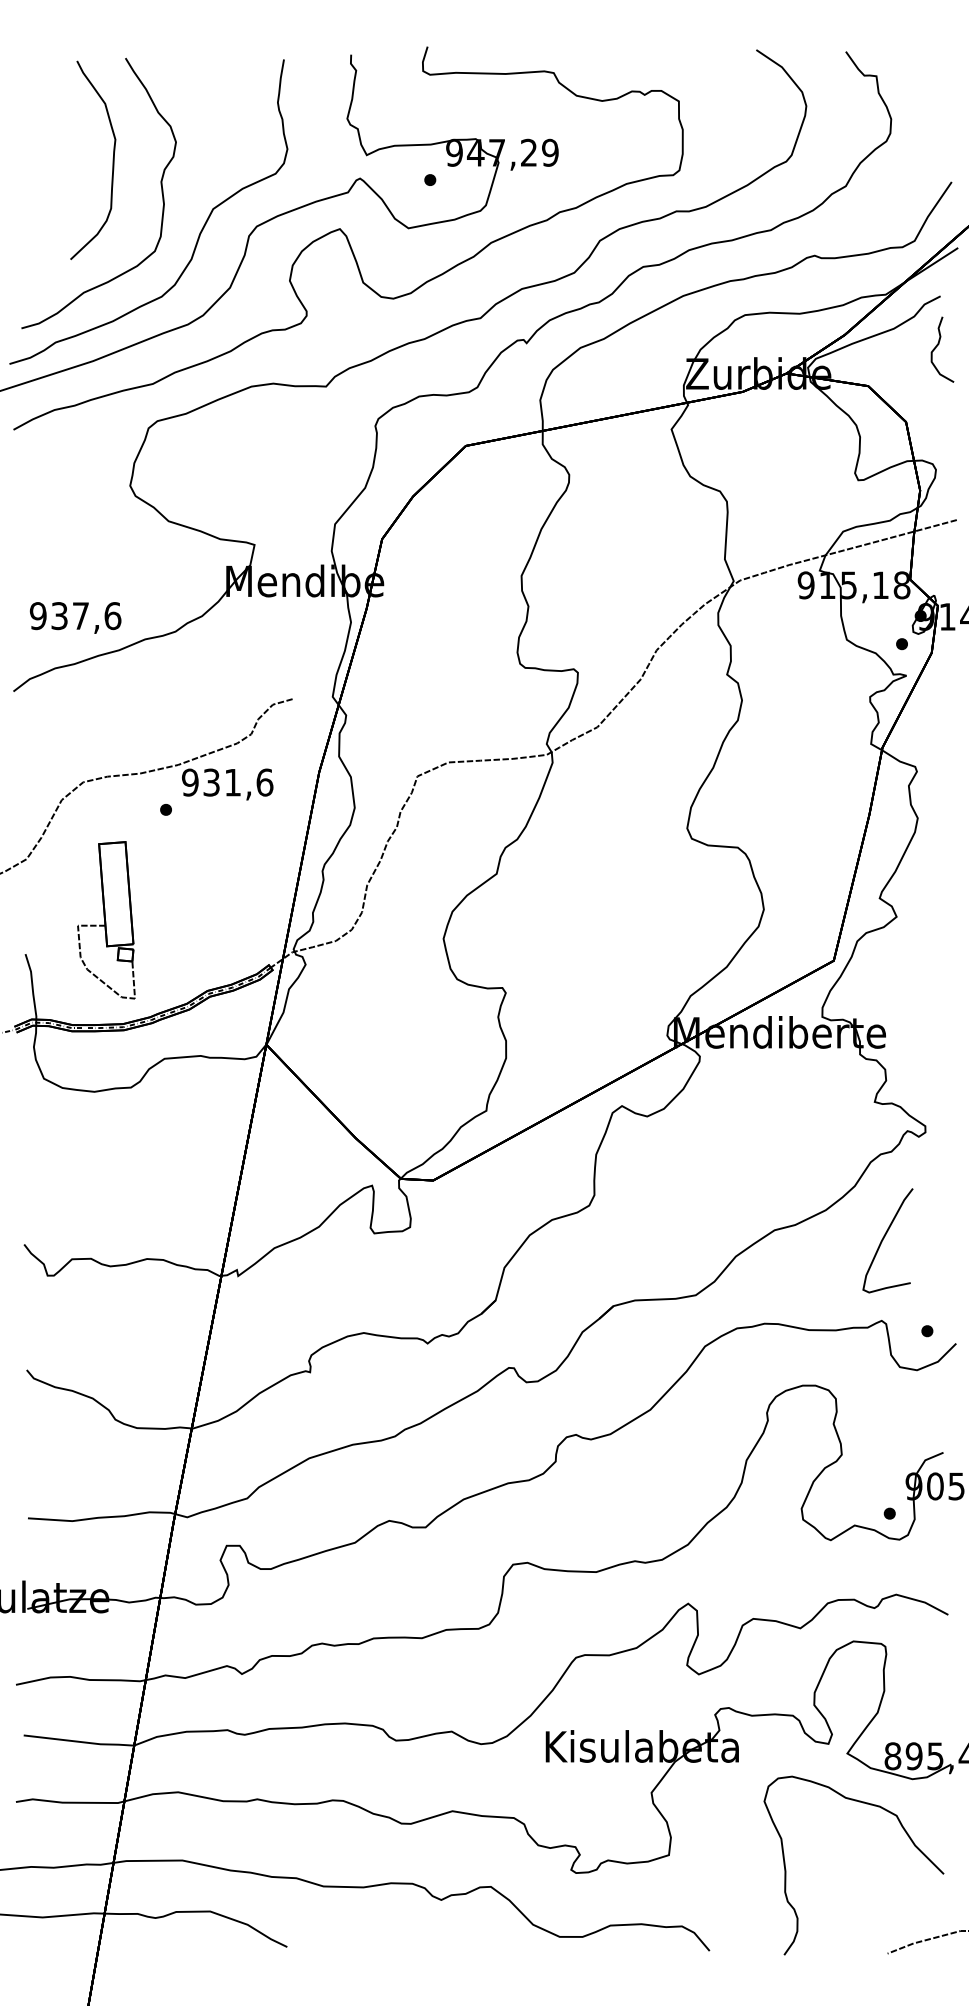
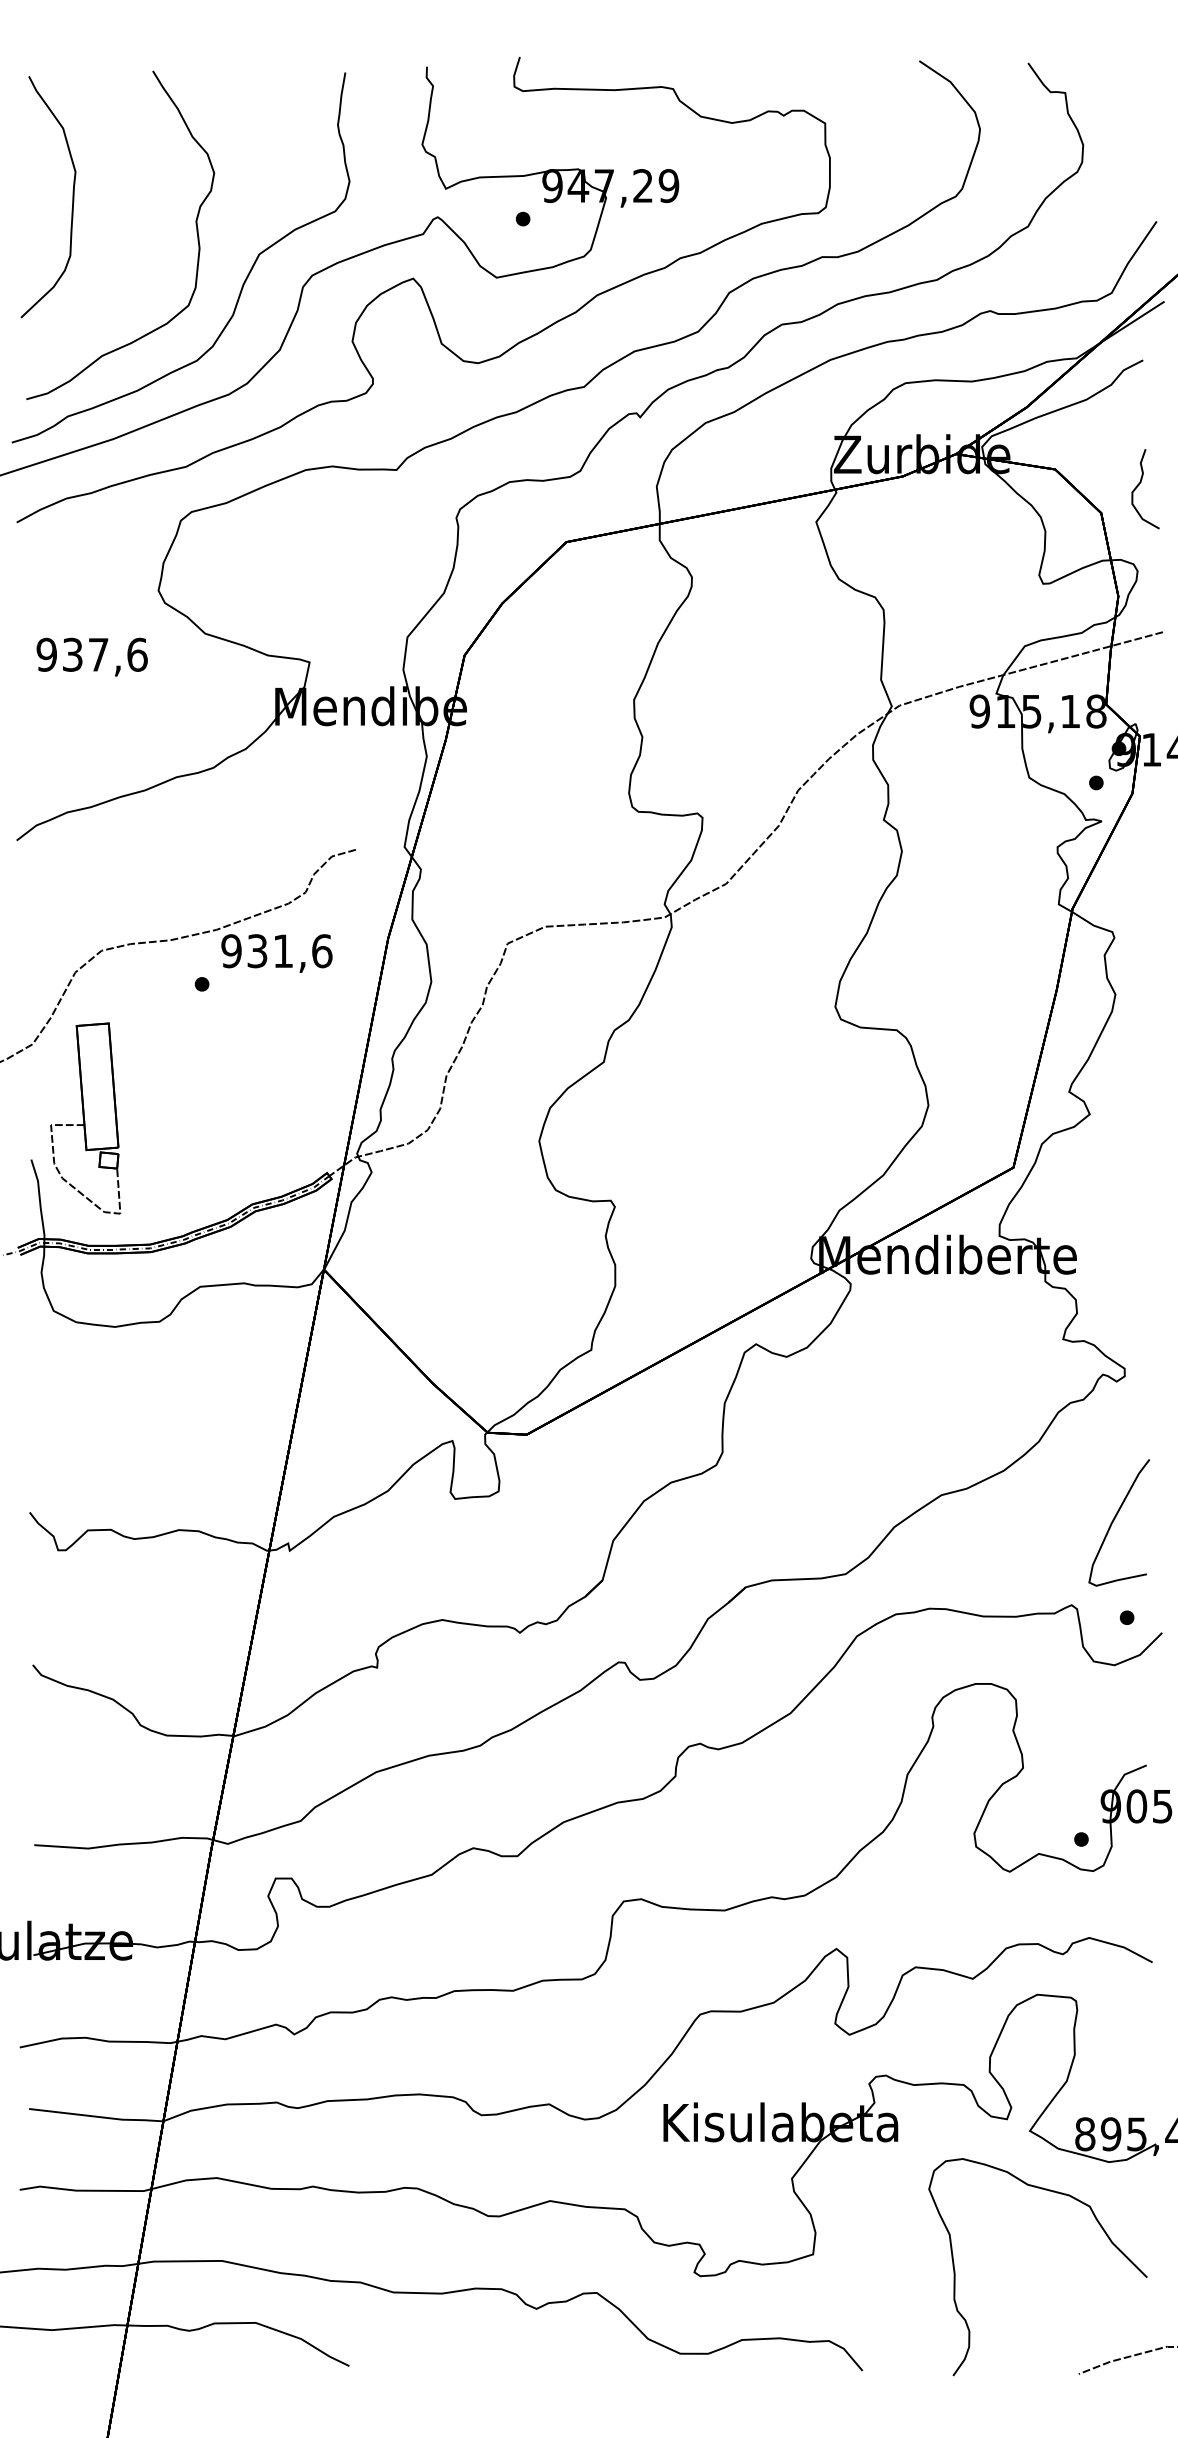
curve: (112, 160) -> (72, 197), moved
curve: (937, 346) -> (1139, 485), moved
text: (75, 617) -> (91, 656), moved
part: (106, 920) -> (85, 1118), moved
curve: (884, 1238) -> (1114, 1520), moved

